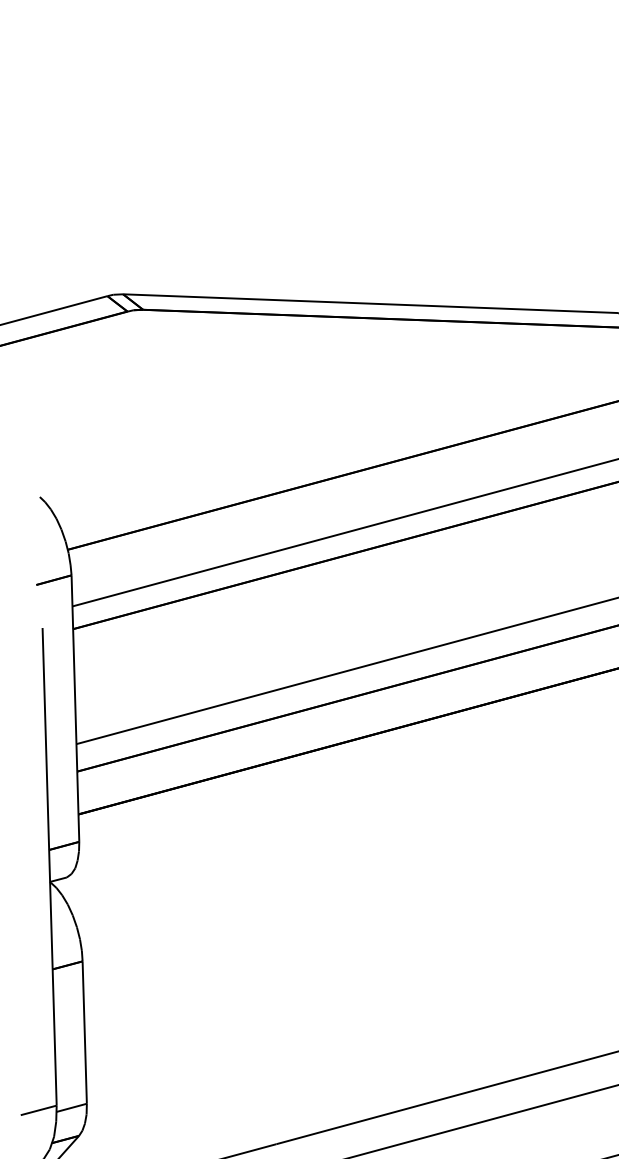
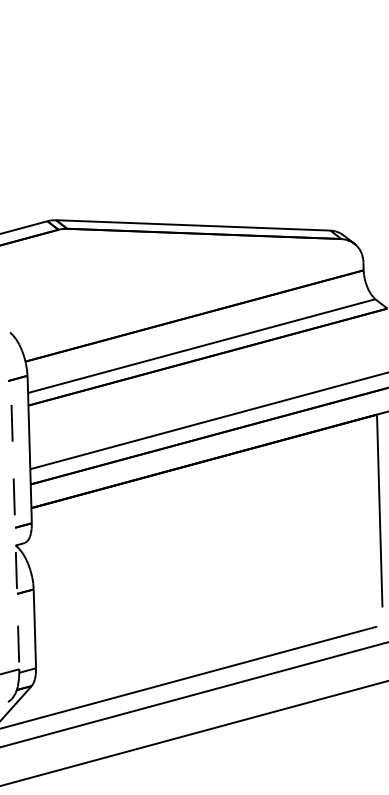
line: (49, 867) -> (15, 537), solid -> dashed

